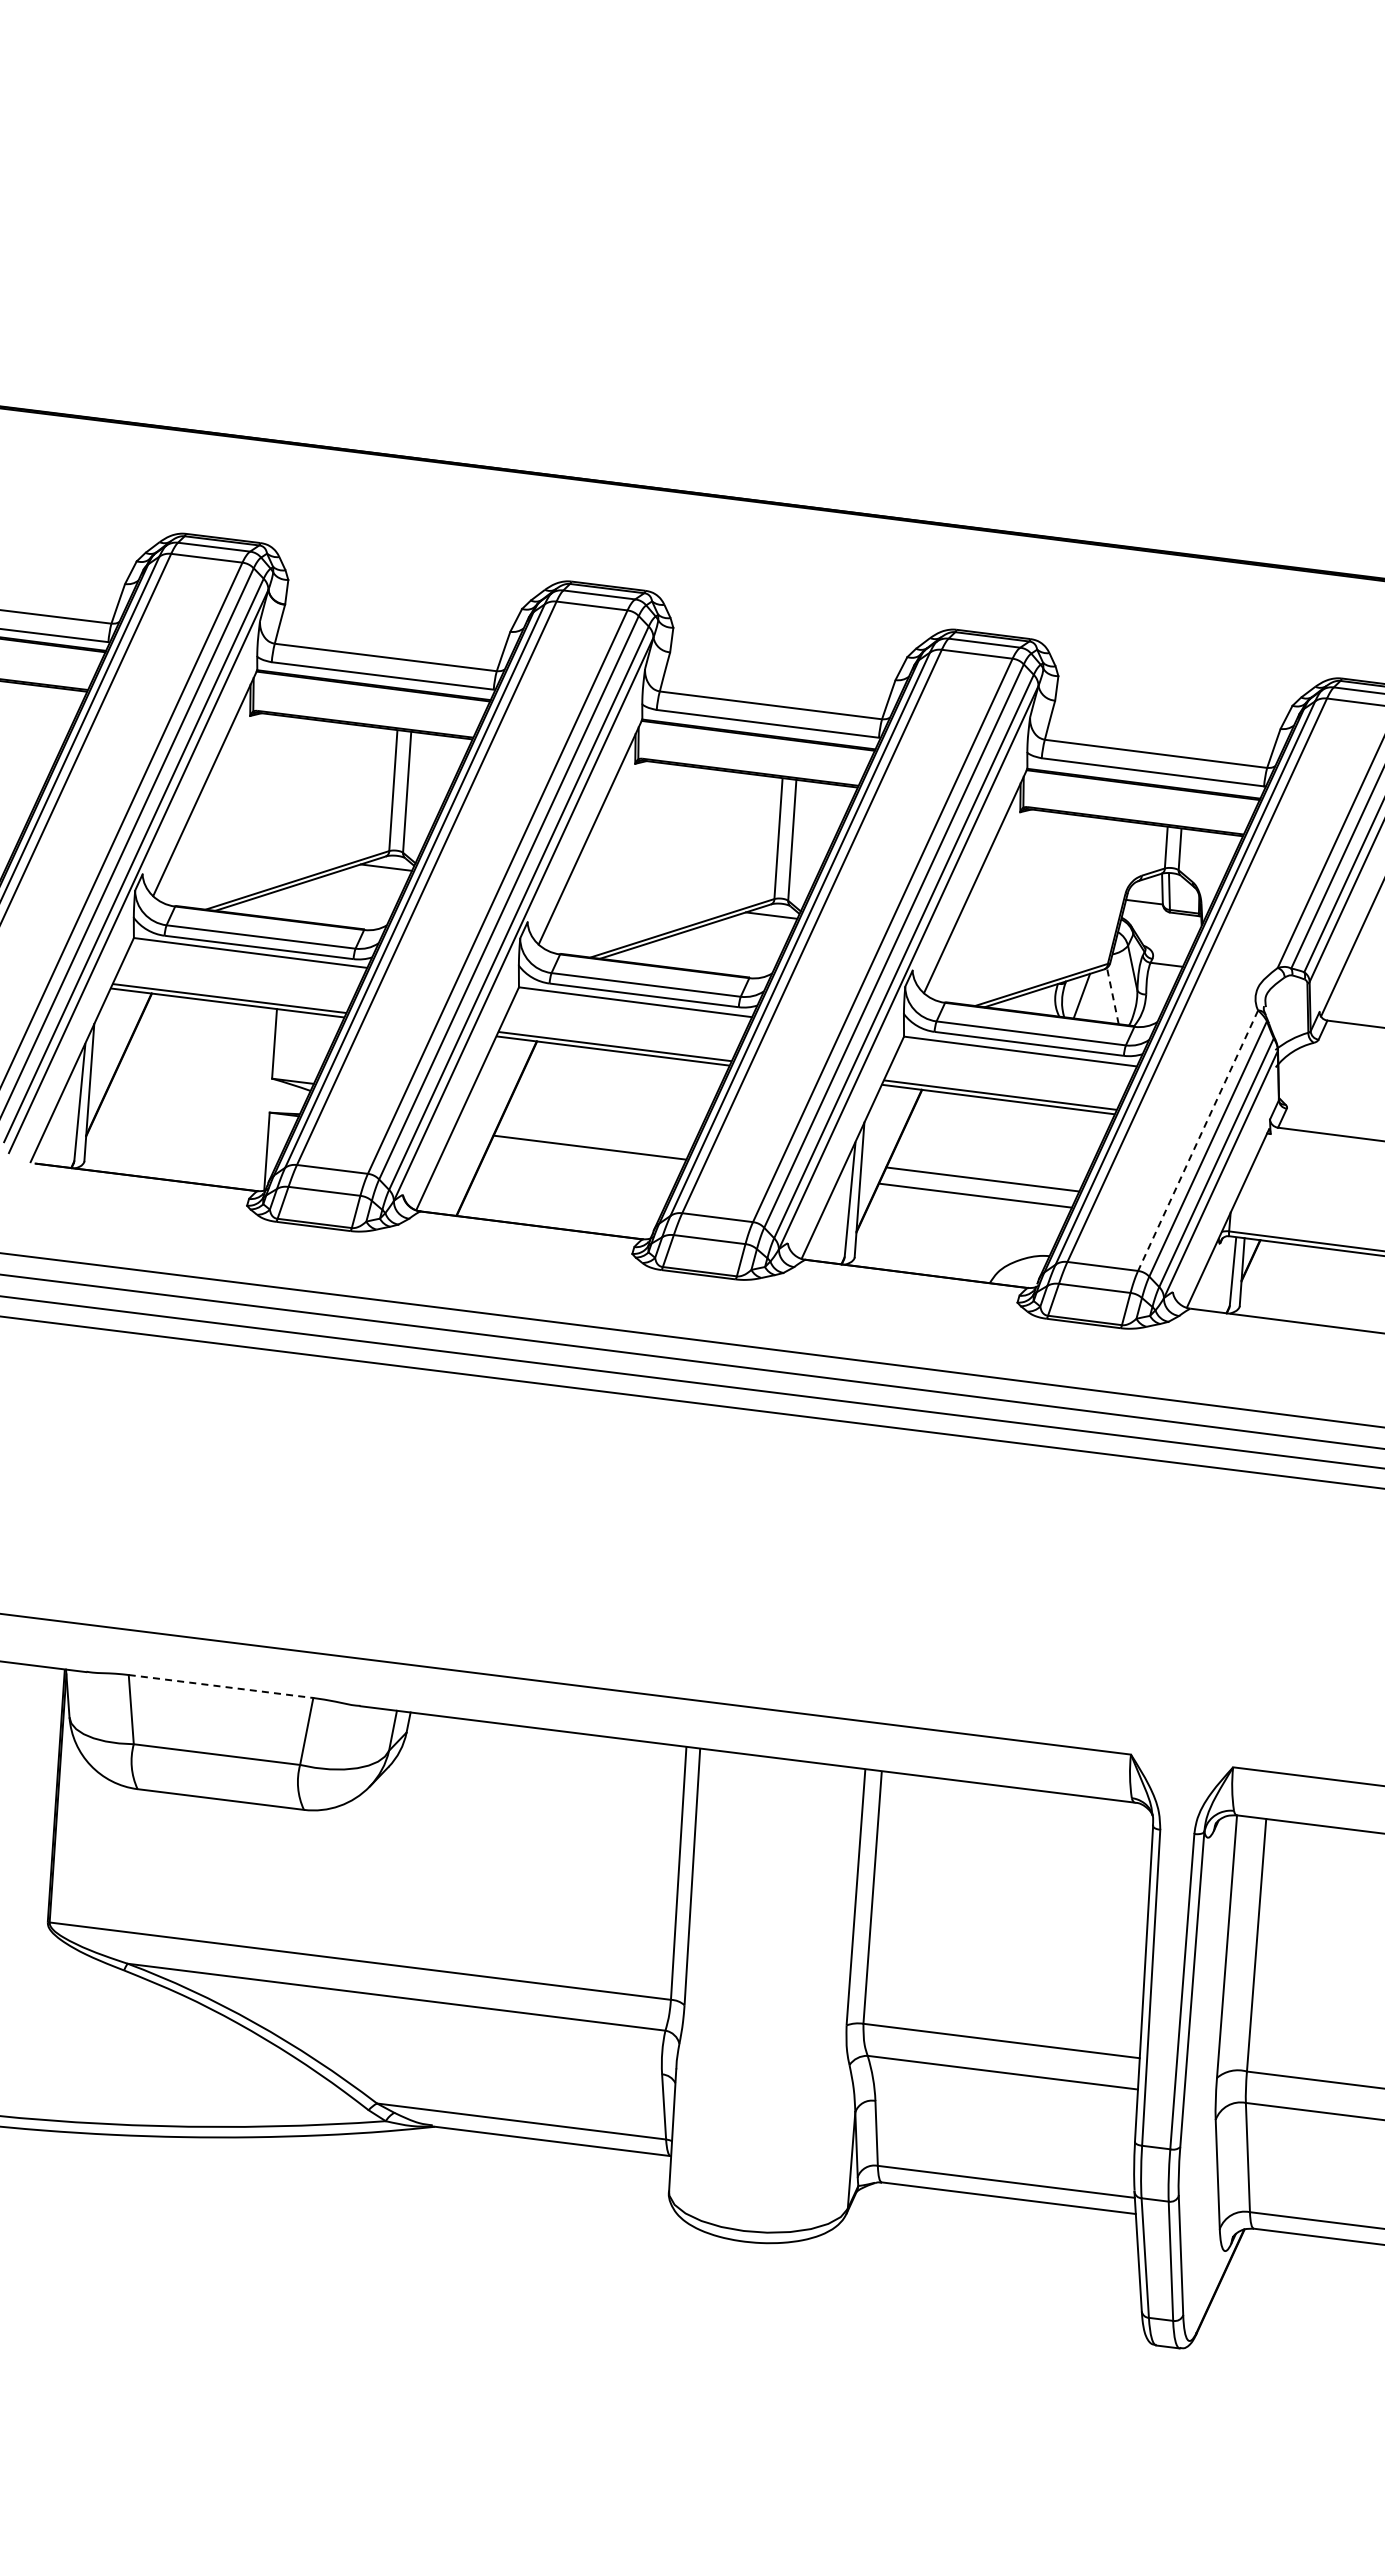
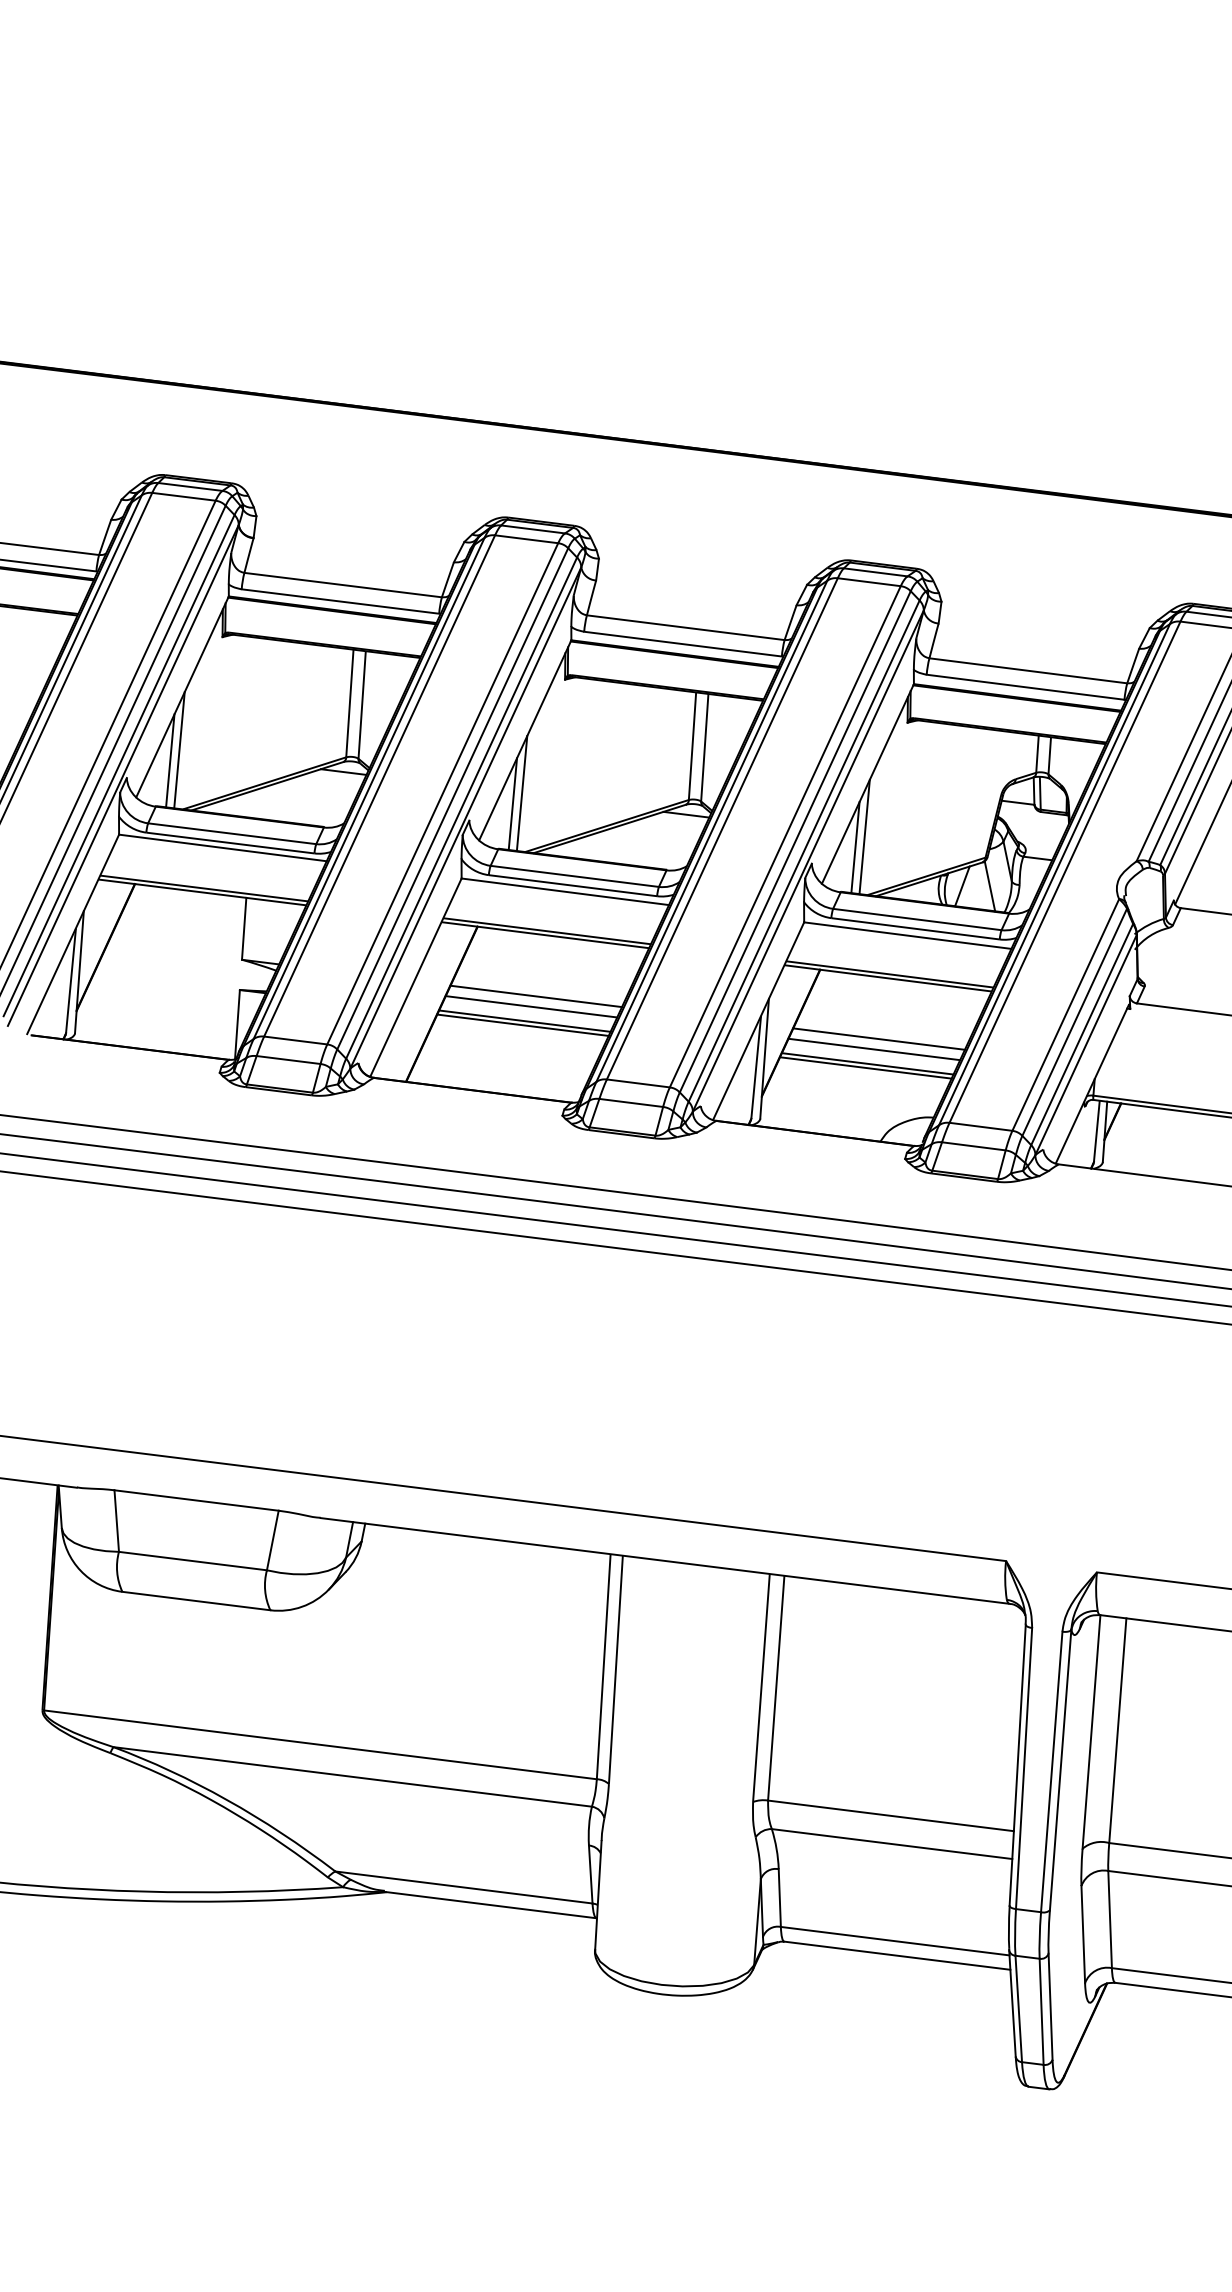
line: (201, 842) -> (179, 749), added
line: (191, 854) -> (170, 760), added
line: (586, 891) -> (521, 793), added
line: (576, 903) -> (512, 803), added
line: (971, 940) -> (864, 836), added
line: (961, 952) -> (855, 847), added
line: (1112, 996) -> (989, 886), dashed -> solid
line: (602, 1119) -> (535, 996), added
line: (597, 1131) -> (531, 1006), added
line: (1197, 1141) -> (1065, 1015), dashed -> solid
line: (587, 1152) -> (522, 1025), added
line: (987, 1167) -> (878, 1038), added
line: (972, 1200) -> (865, 1068), added
line: (221, 1686) -> (196, 1500), dashed -> solid

